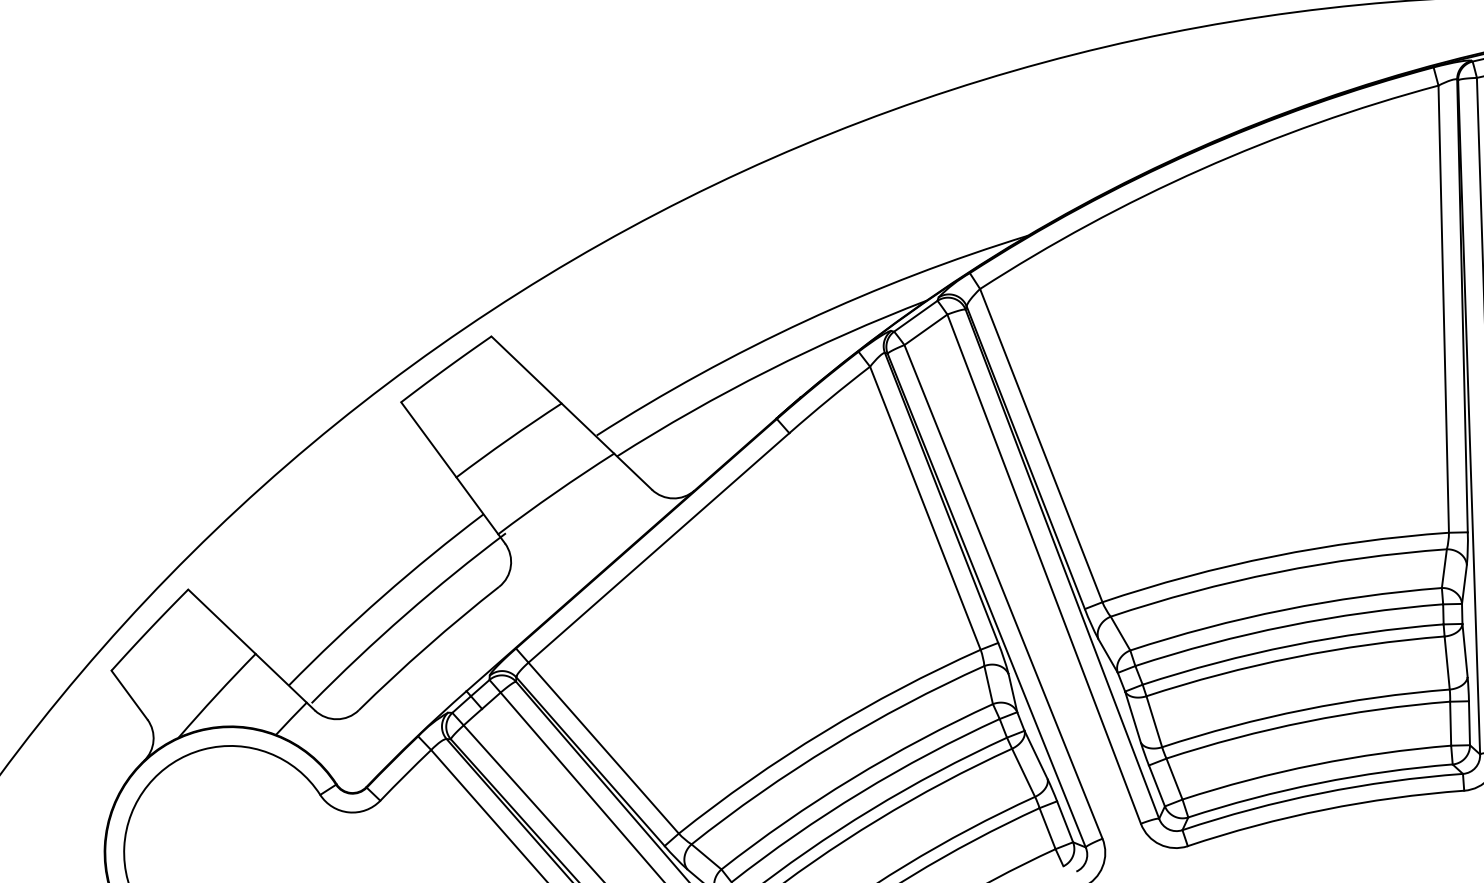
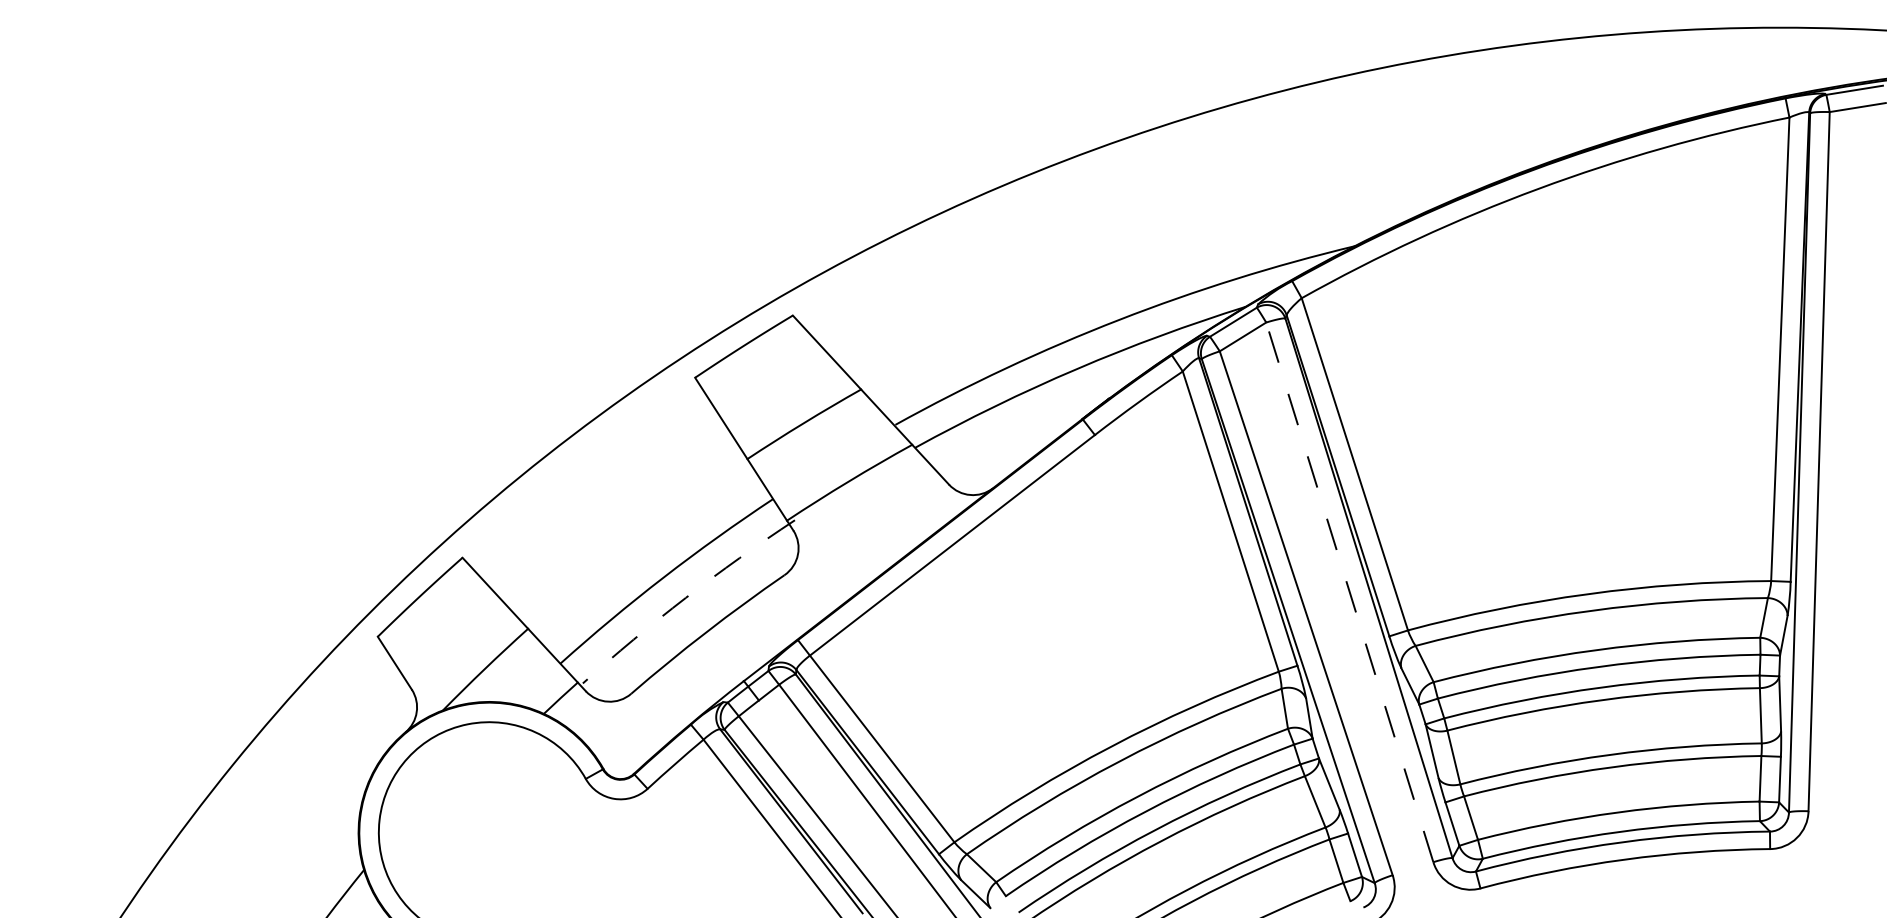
line: (1043, 568) -> (1349, 591), solid -> dashed
arc: (405, 614) -> (685, 597), solid -> dashed

